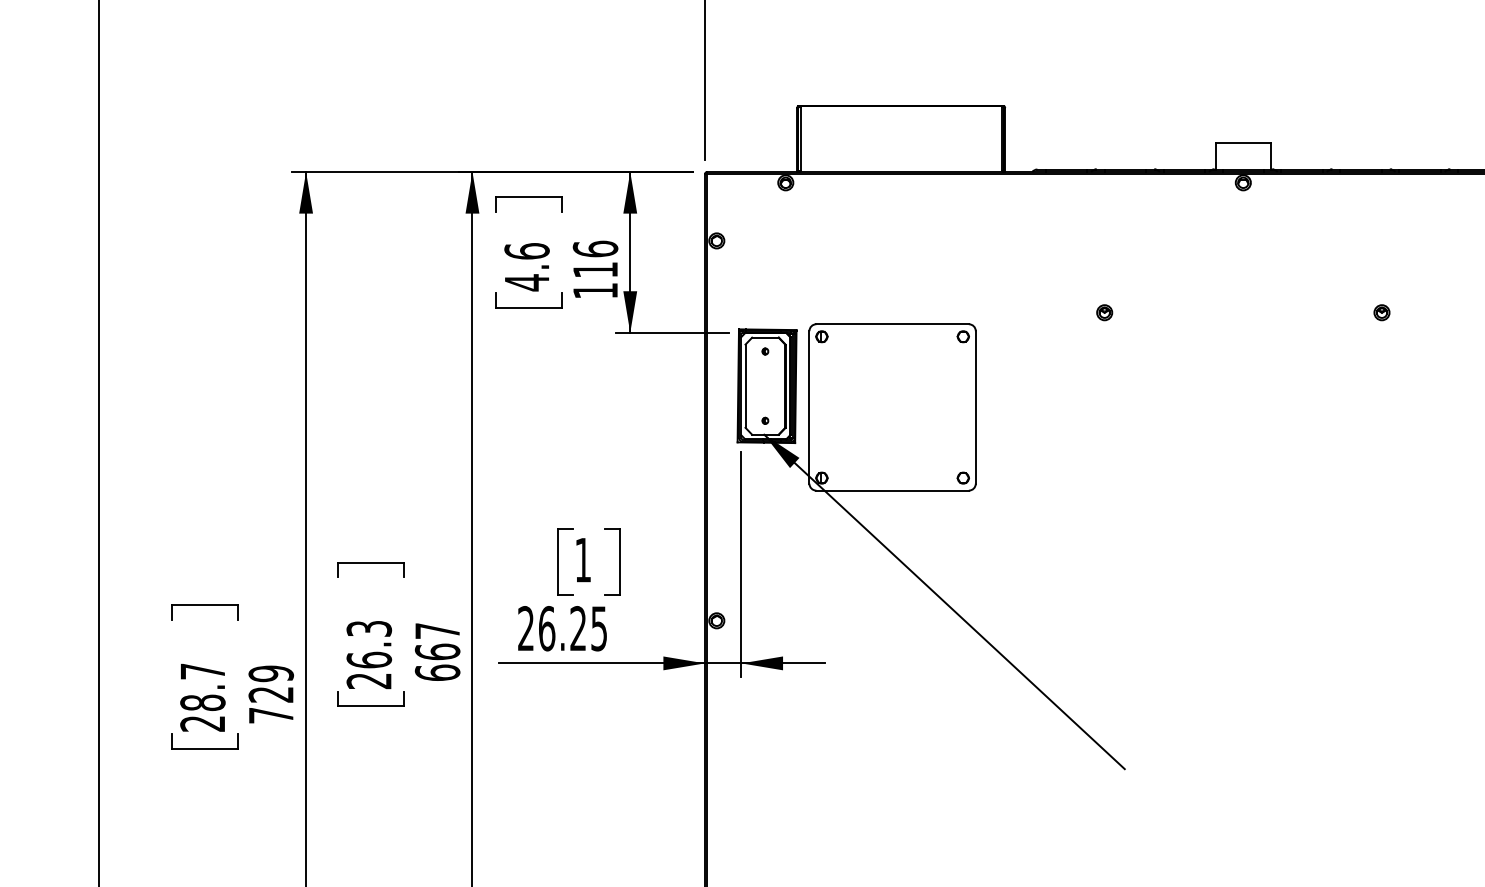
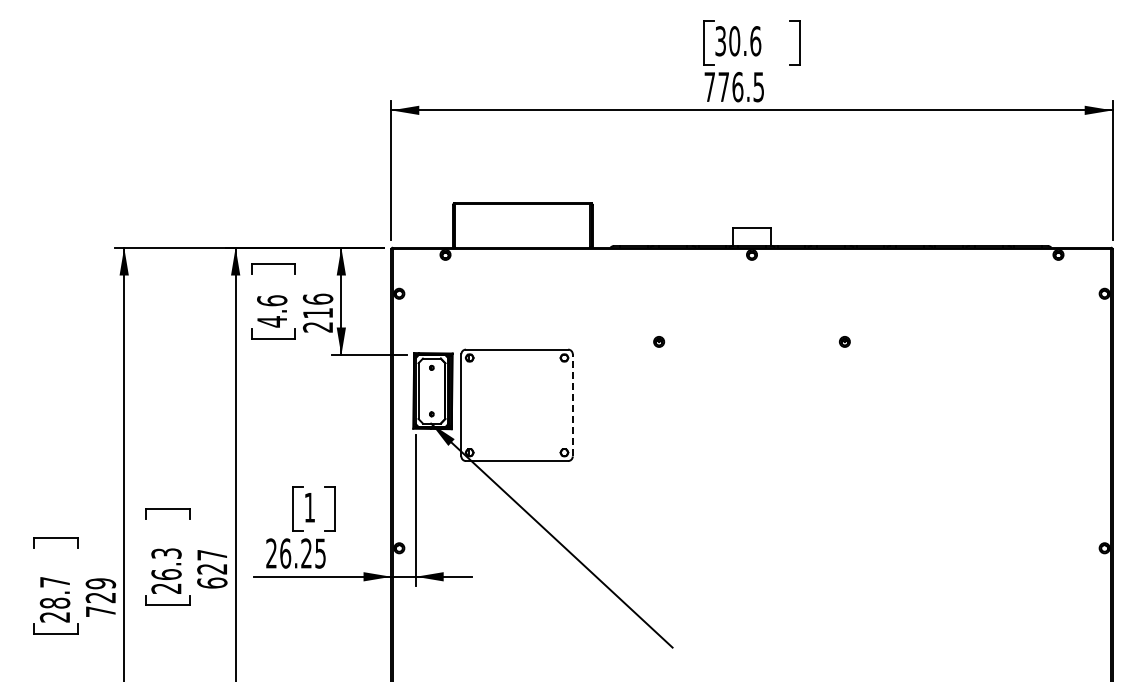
text: (594, 291) -> (317, 327), 116 -> 216
line: (975, 406) -> (572, 404), solid -> dashed
text: (437, 651) -> (212, 568), 667 -> 627

